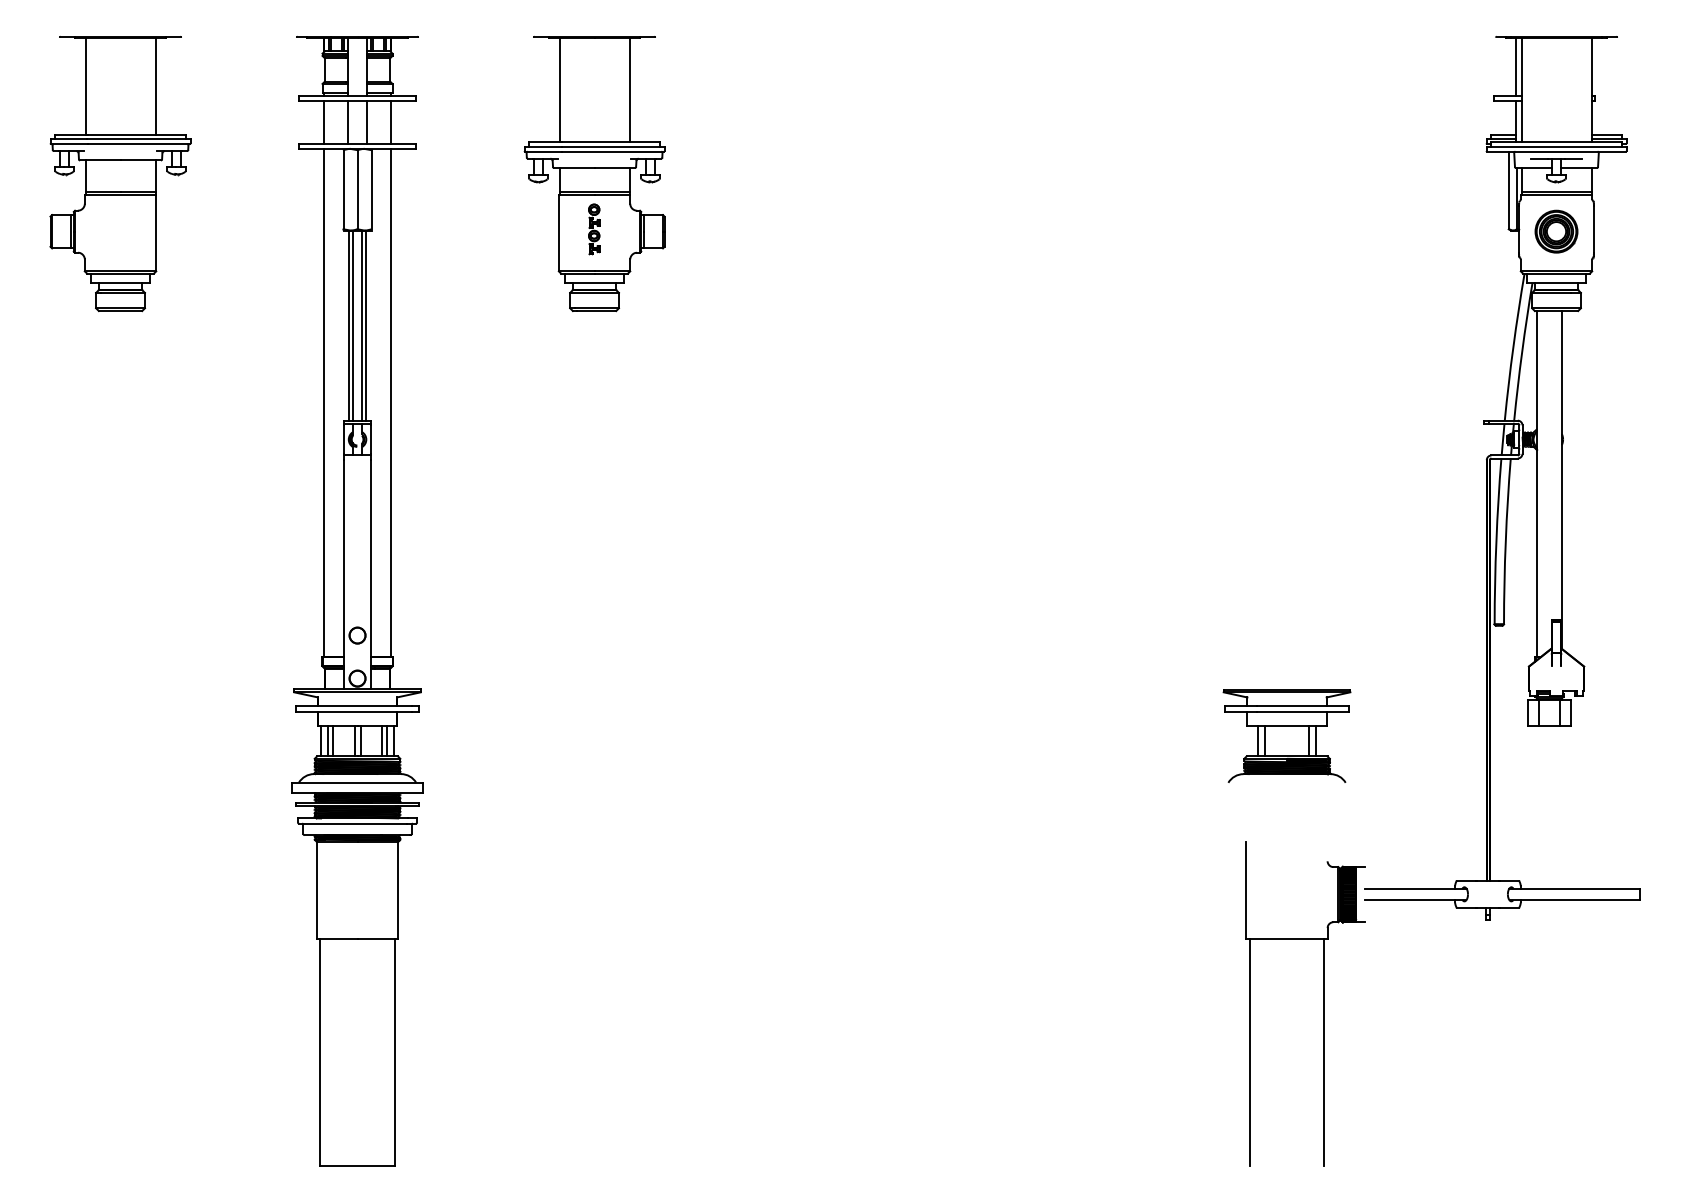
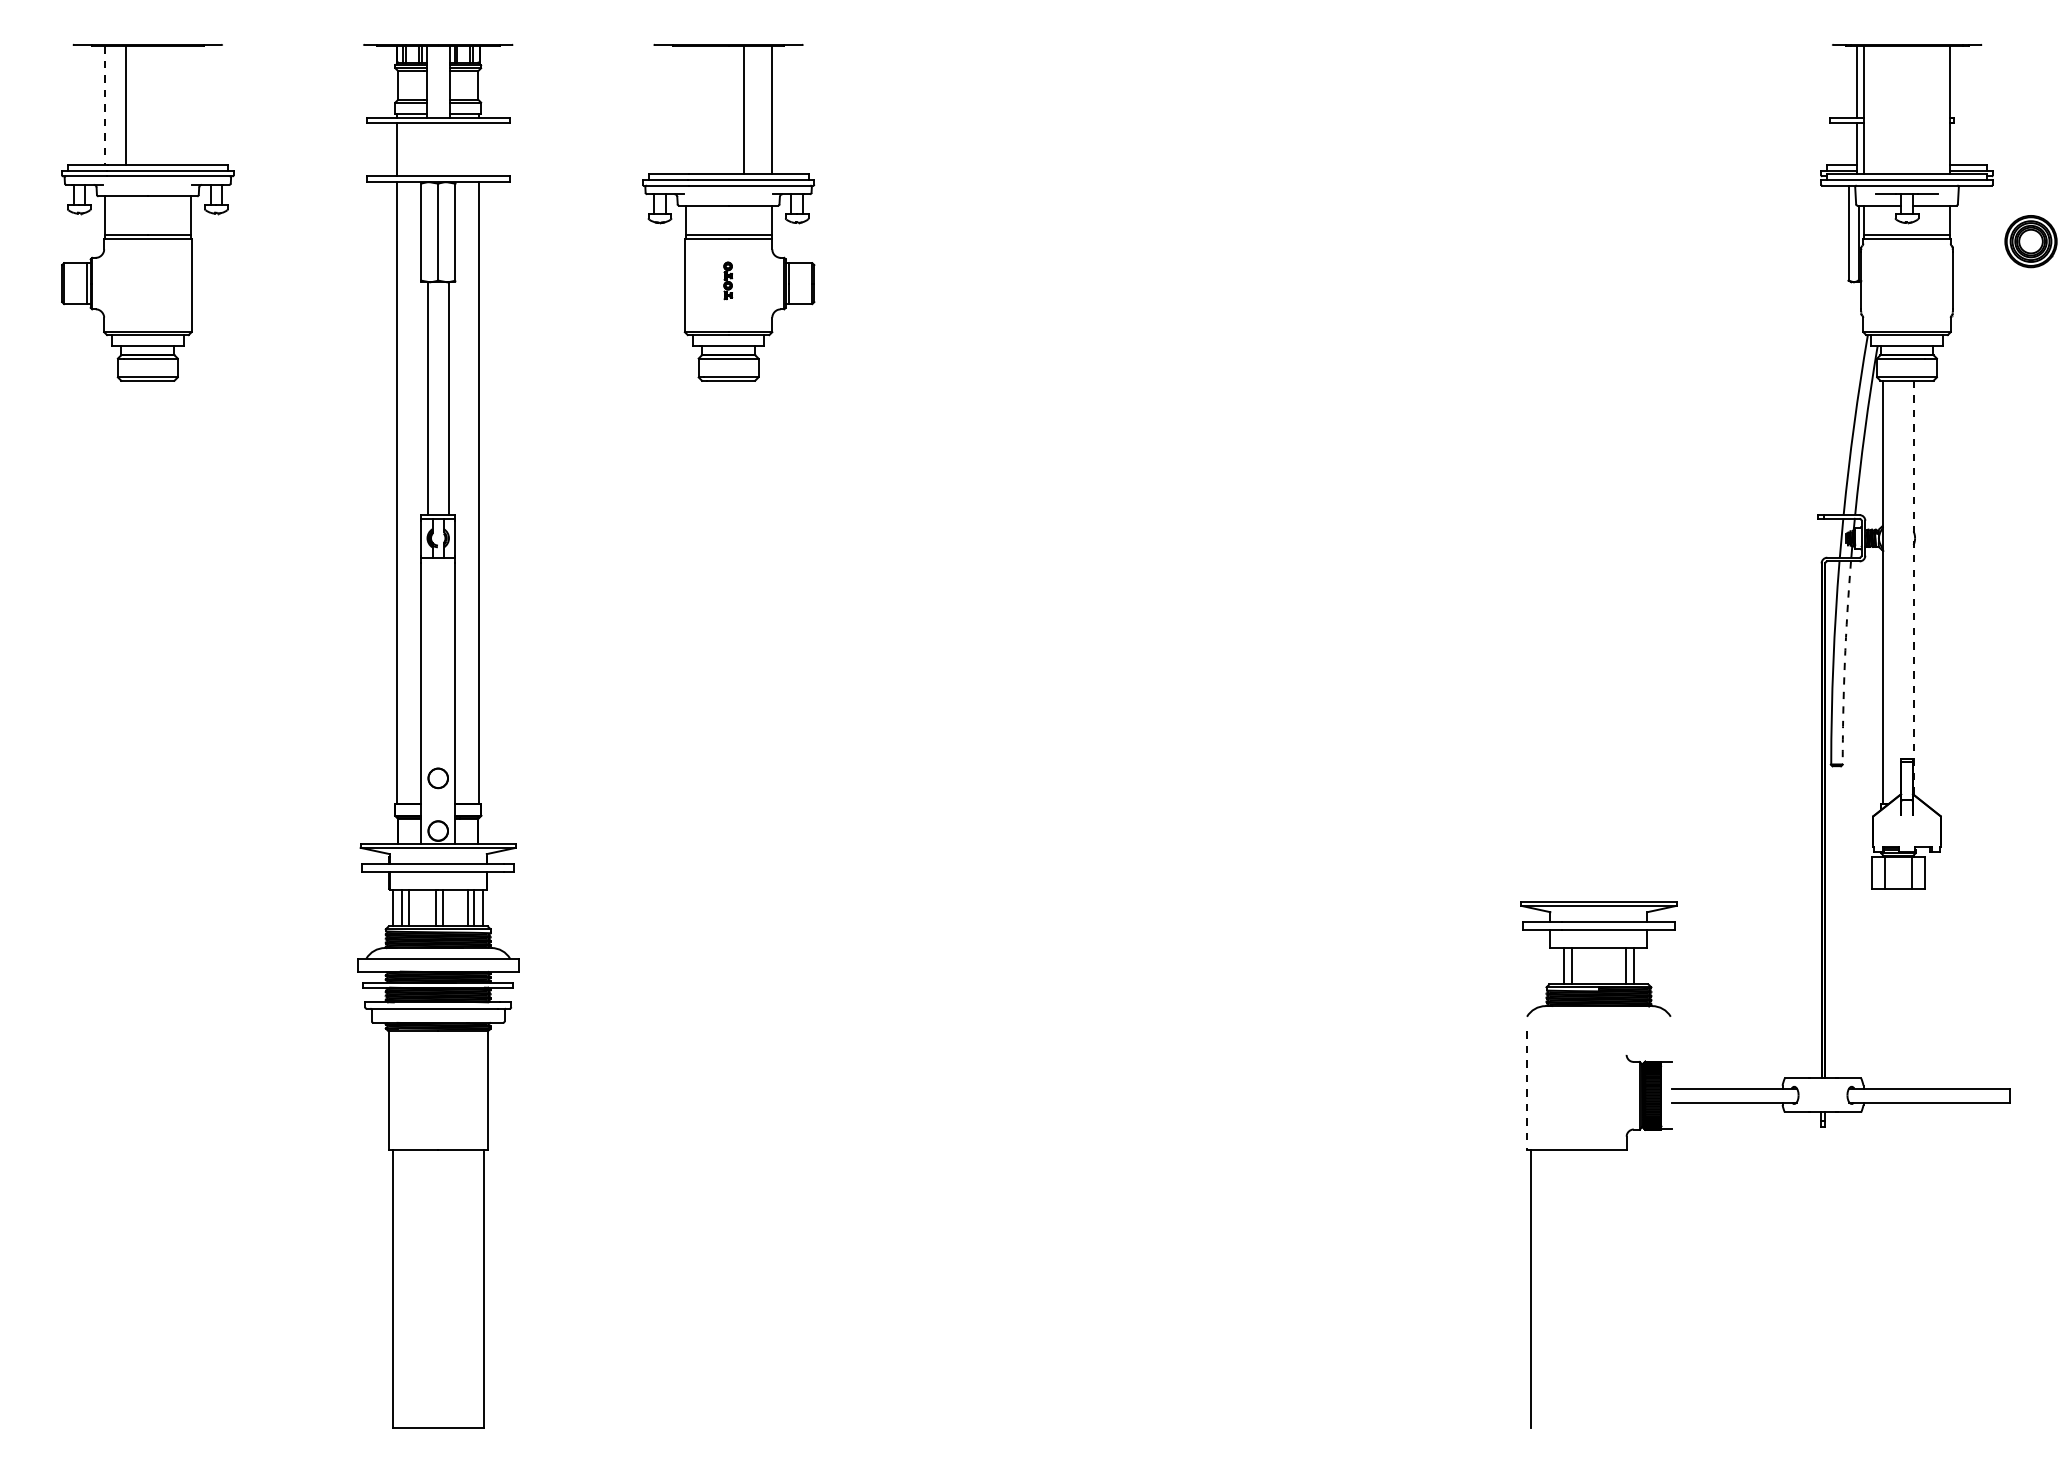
line: (155, 86) -> (125, 105), moved
line: (85, 87) -> (105, 106), solid -> dashed
line: (559, 90) -> (743, 110), moved
line: (347, 122) -> (426, 149), removed
line: (366, 122) -> (449, 149), removed
line: (391, 122) -> (479, 149), removed
part: (593, 229) -> (727, 280), size x0.6
part: (1556, 231) -> (2030, 241), moved
line: (352, 325) -> (432, 398), removed
line: (361, 325) -> (443, 398), removed
line: (1561, 479) -> (1913, 587), solid -> dashed
arc: (1505, 541) -> (1844, 662), solid -> dashed
part: (1286, 735) -> (1598, 958), moved
line: (1246, 891) -> (1527, 1091), solid -> dashed
line: (1324, 1052) -> (1622, 1288), removed

